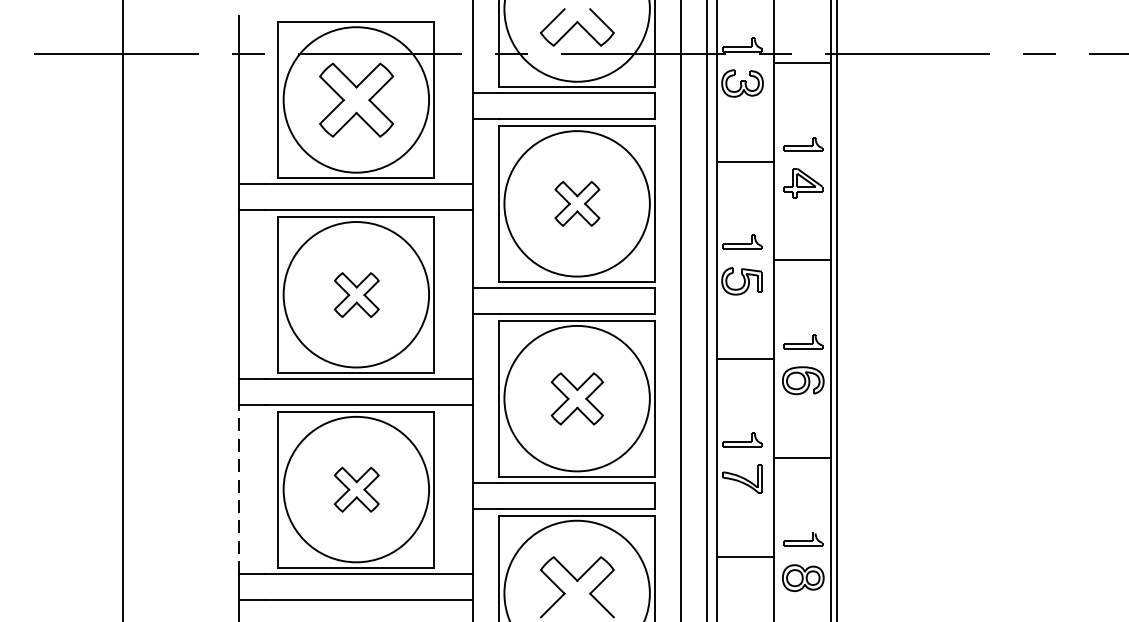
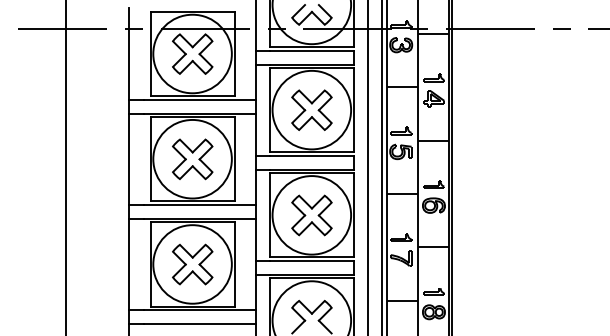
part: (576, 202) -> (311, 109), size x1.67
part: (356, 295) -> (192, 159), size x1.67
part: (576, 398) -> (311, 215), size x1.43
line: (239, 489) -> (129, 264), dashed -> solid
part: (356, 489) -> (192, 264), size x1.67

